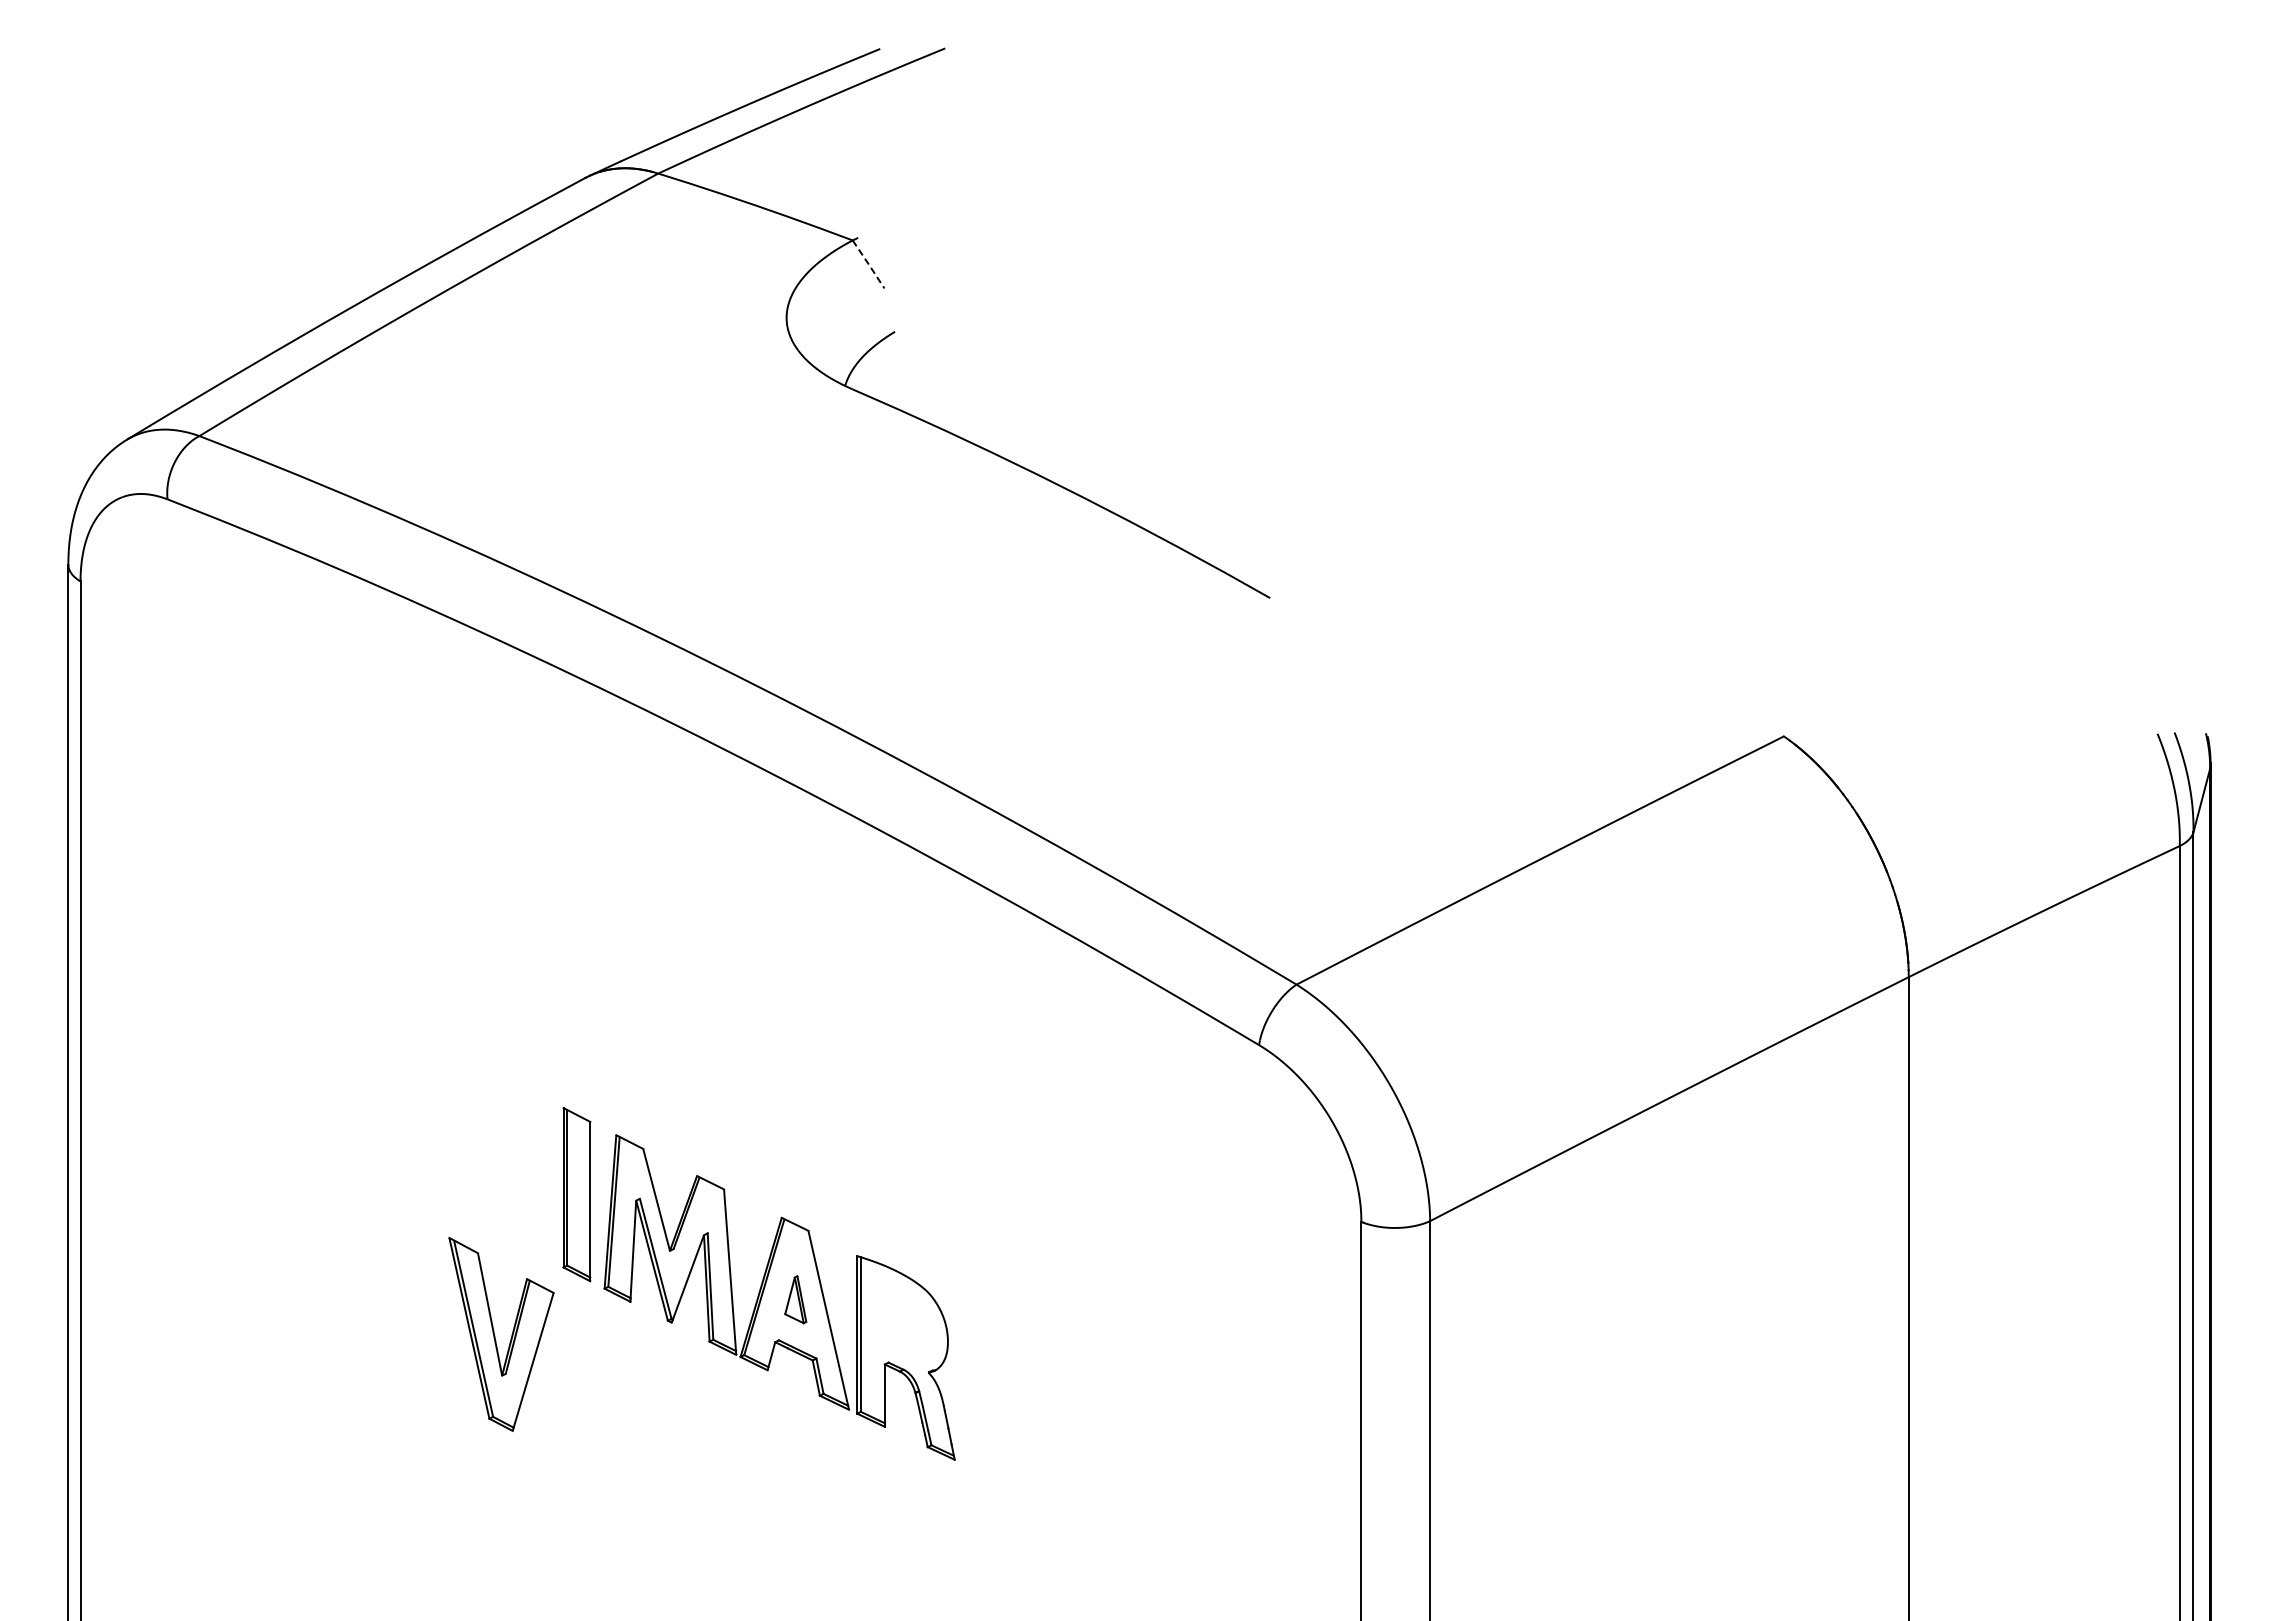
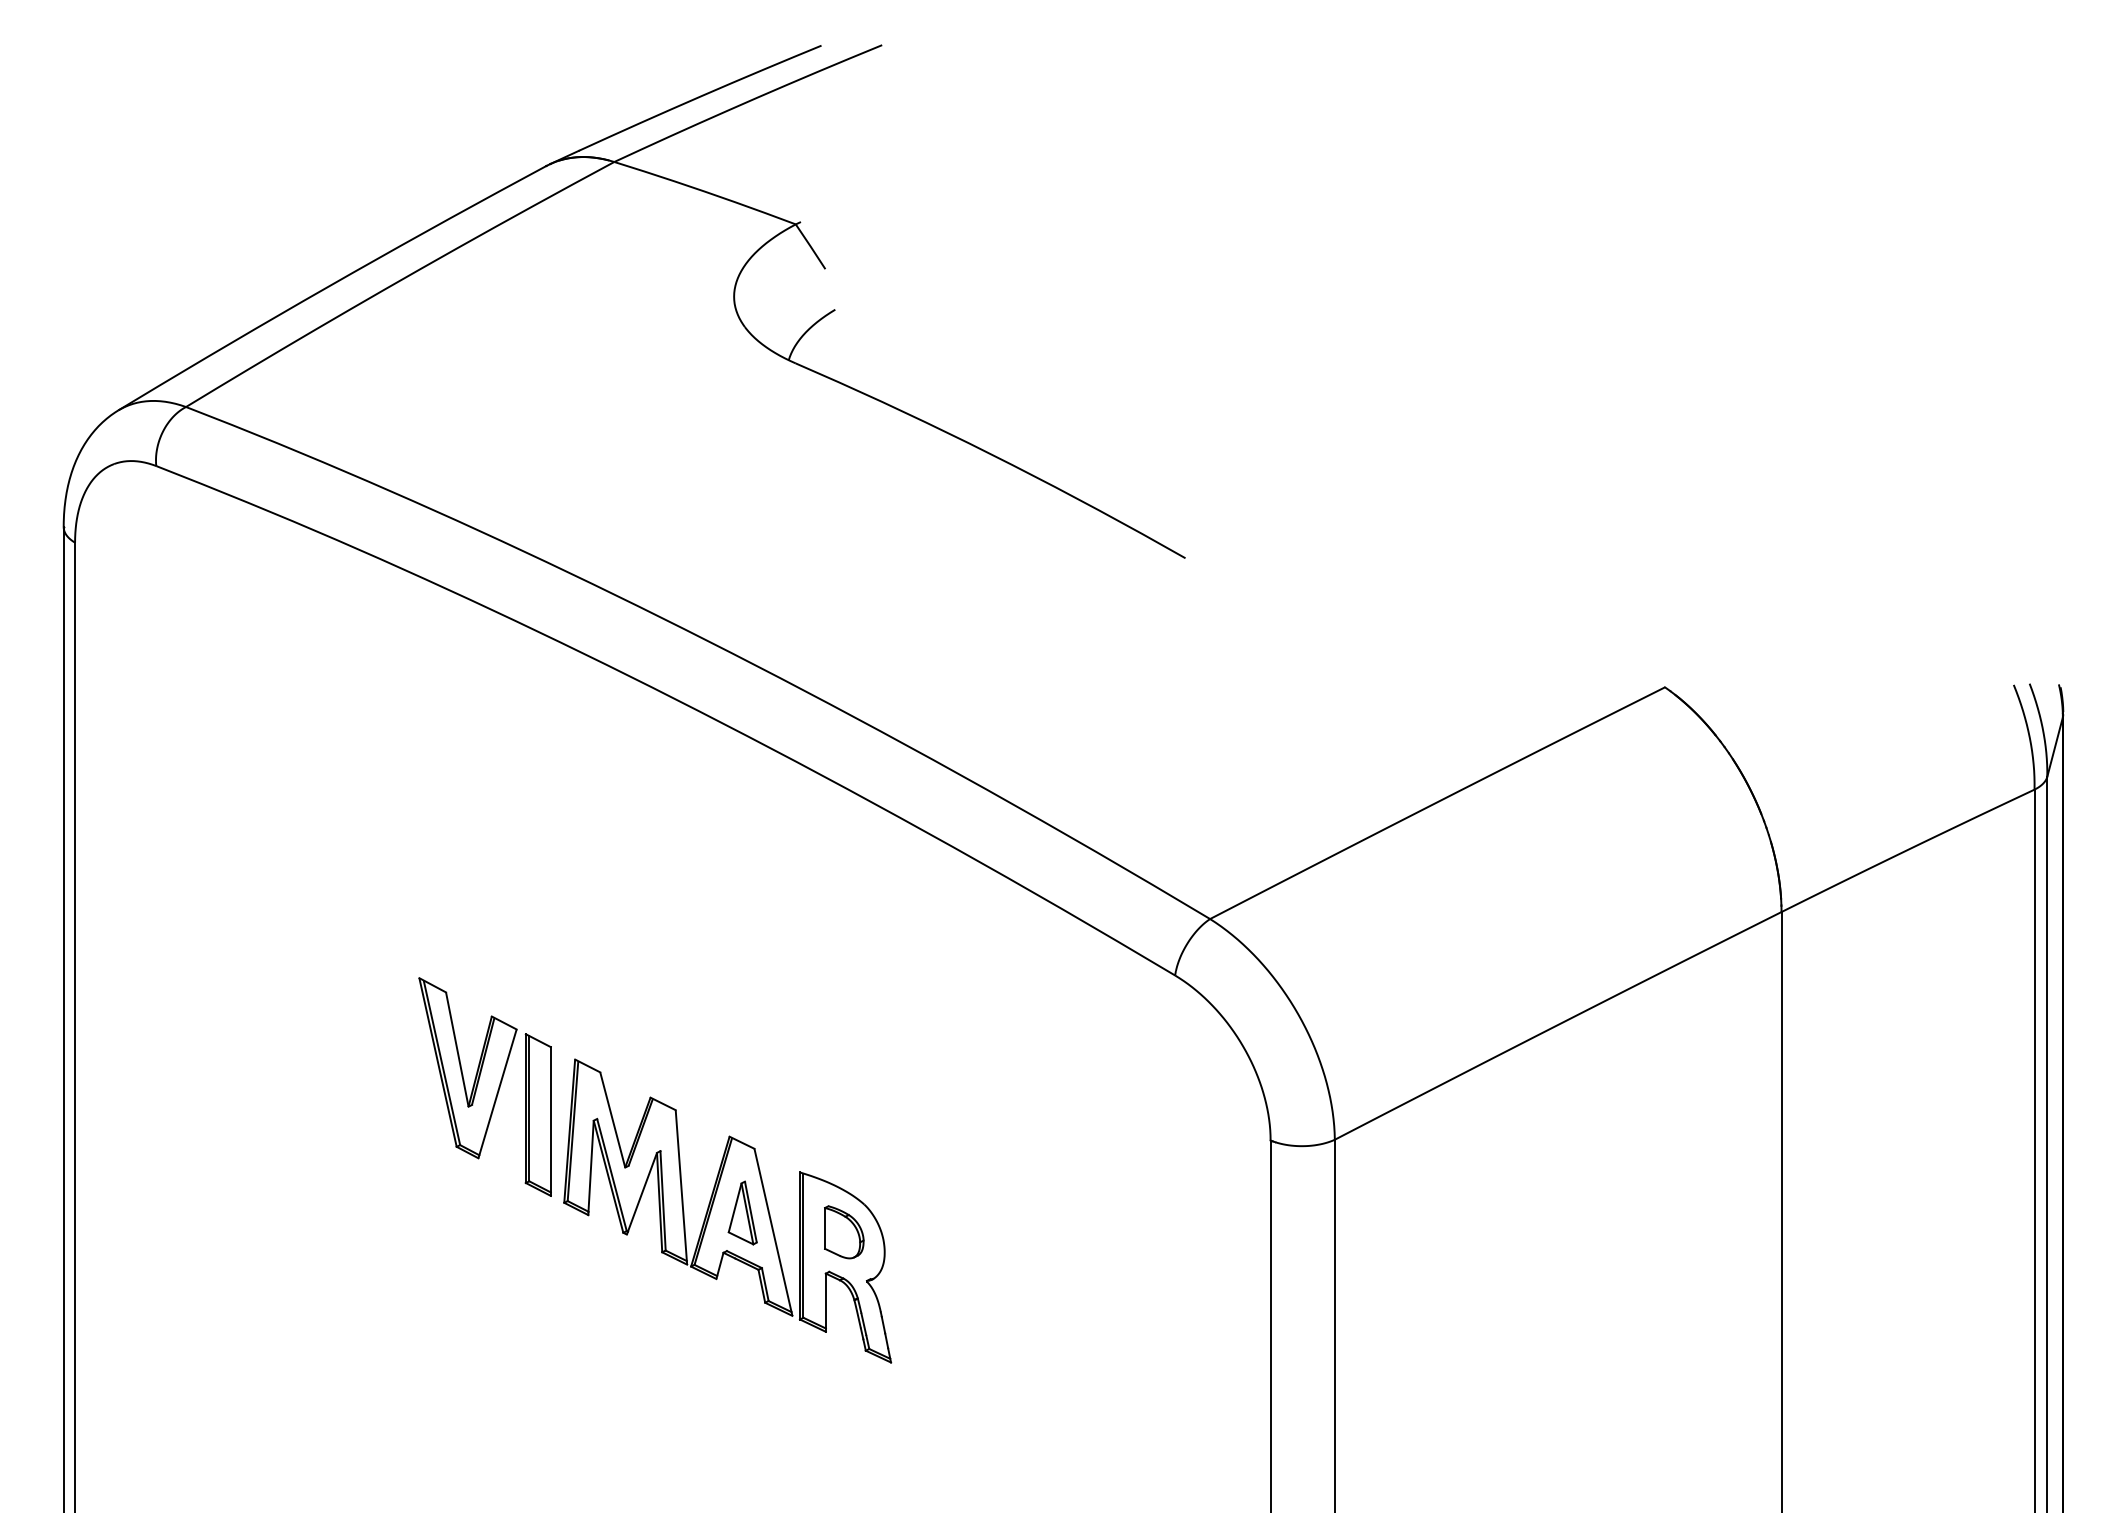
line: (868, 264) -> (810, 246), dashed -> solid
part: (795, 1299) -> (742, 1212), size x1.43
part: (904, 1320) -> (844, 1232), added
part: (495, 1335) -> (462, 1069), moved

